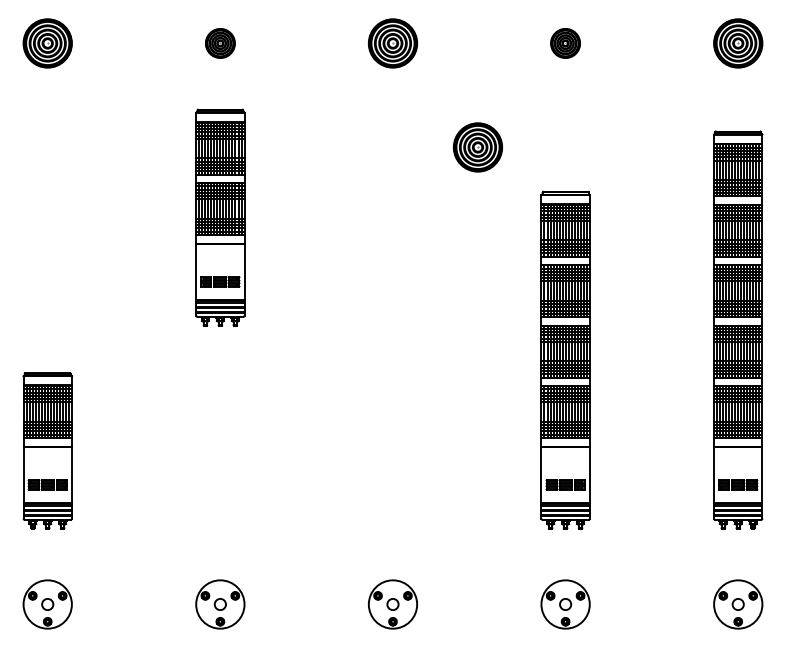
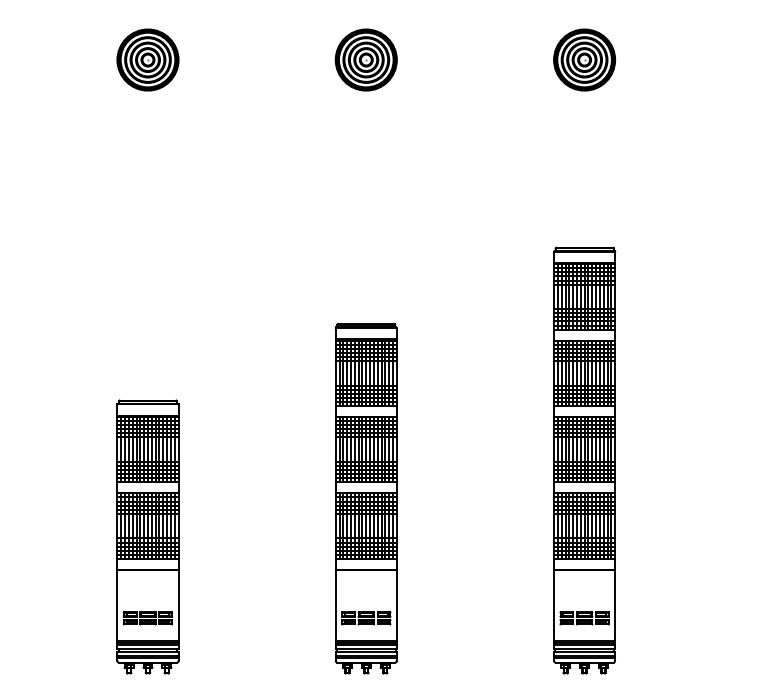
part: (220, 43) -> (148, 60), size x1.67
part: (565, 43) -> (584, 60), size x1.67
part: (477, 147) -> (473, 191), removed
part: (220, 217) -> (148, 536), moved
part: (392, 390) -> (365, 498), added

